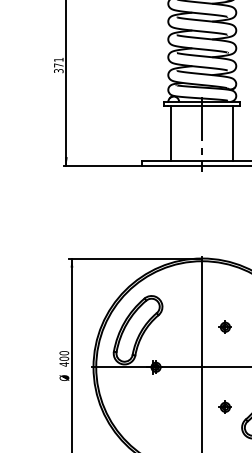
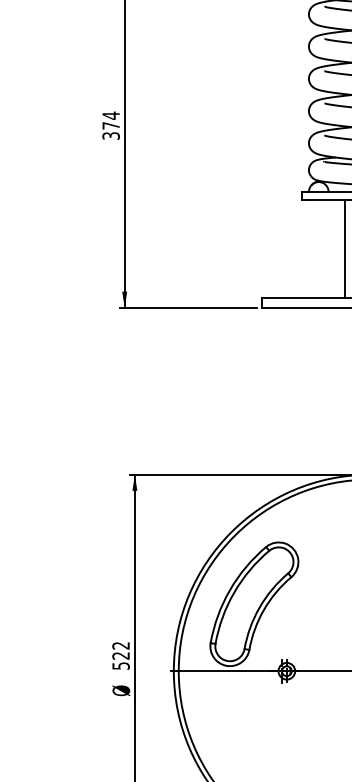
text: (58, 59) -> (110, 115), 371 -> 374
line: (171, 133) -> (345, 248), moved
text: (64, 358) -> (121, 655), 400 -> 522

